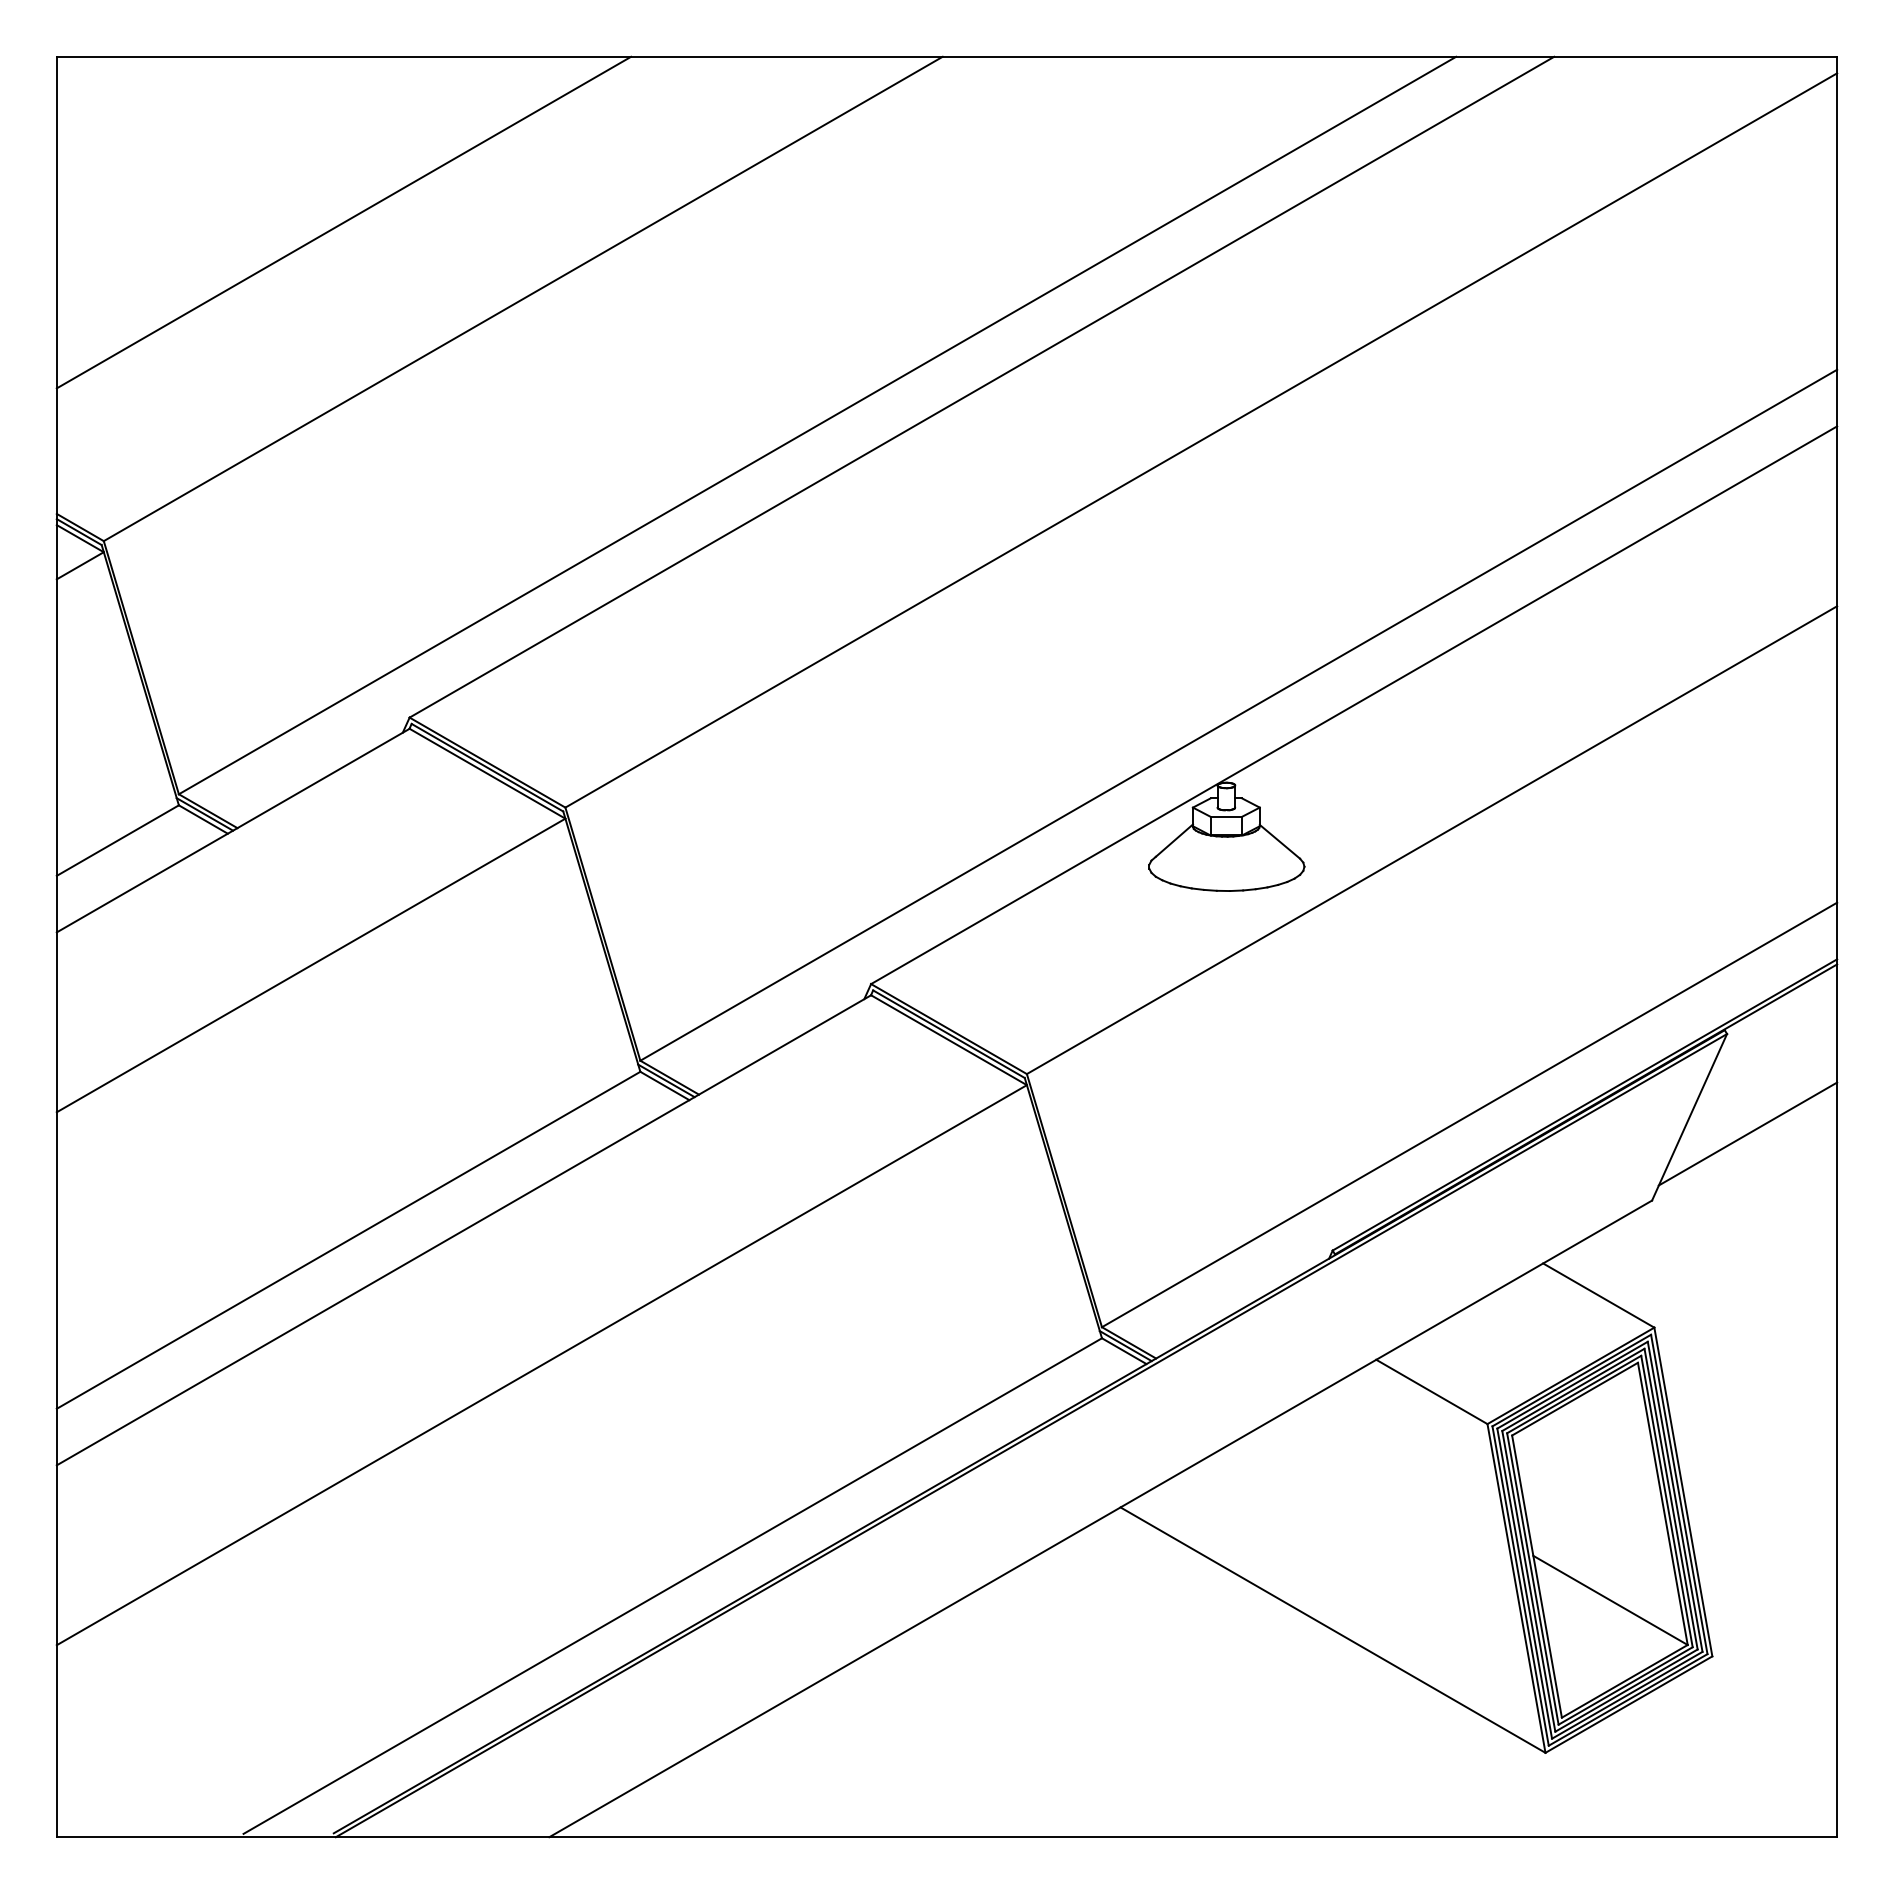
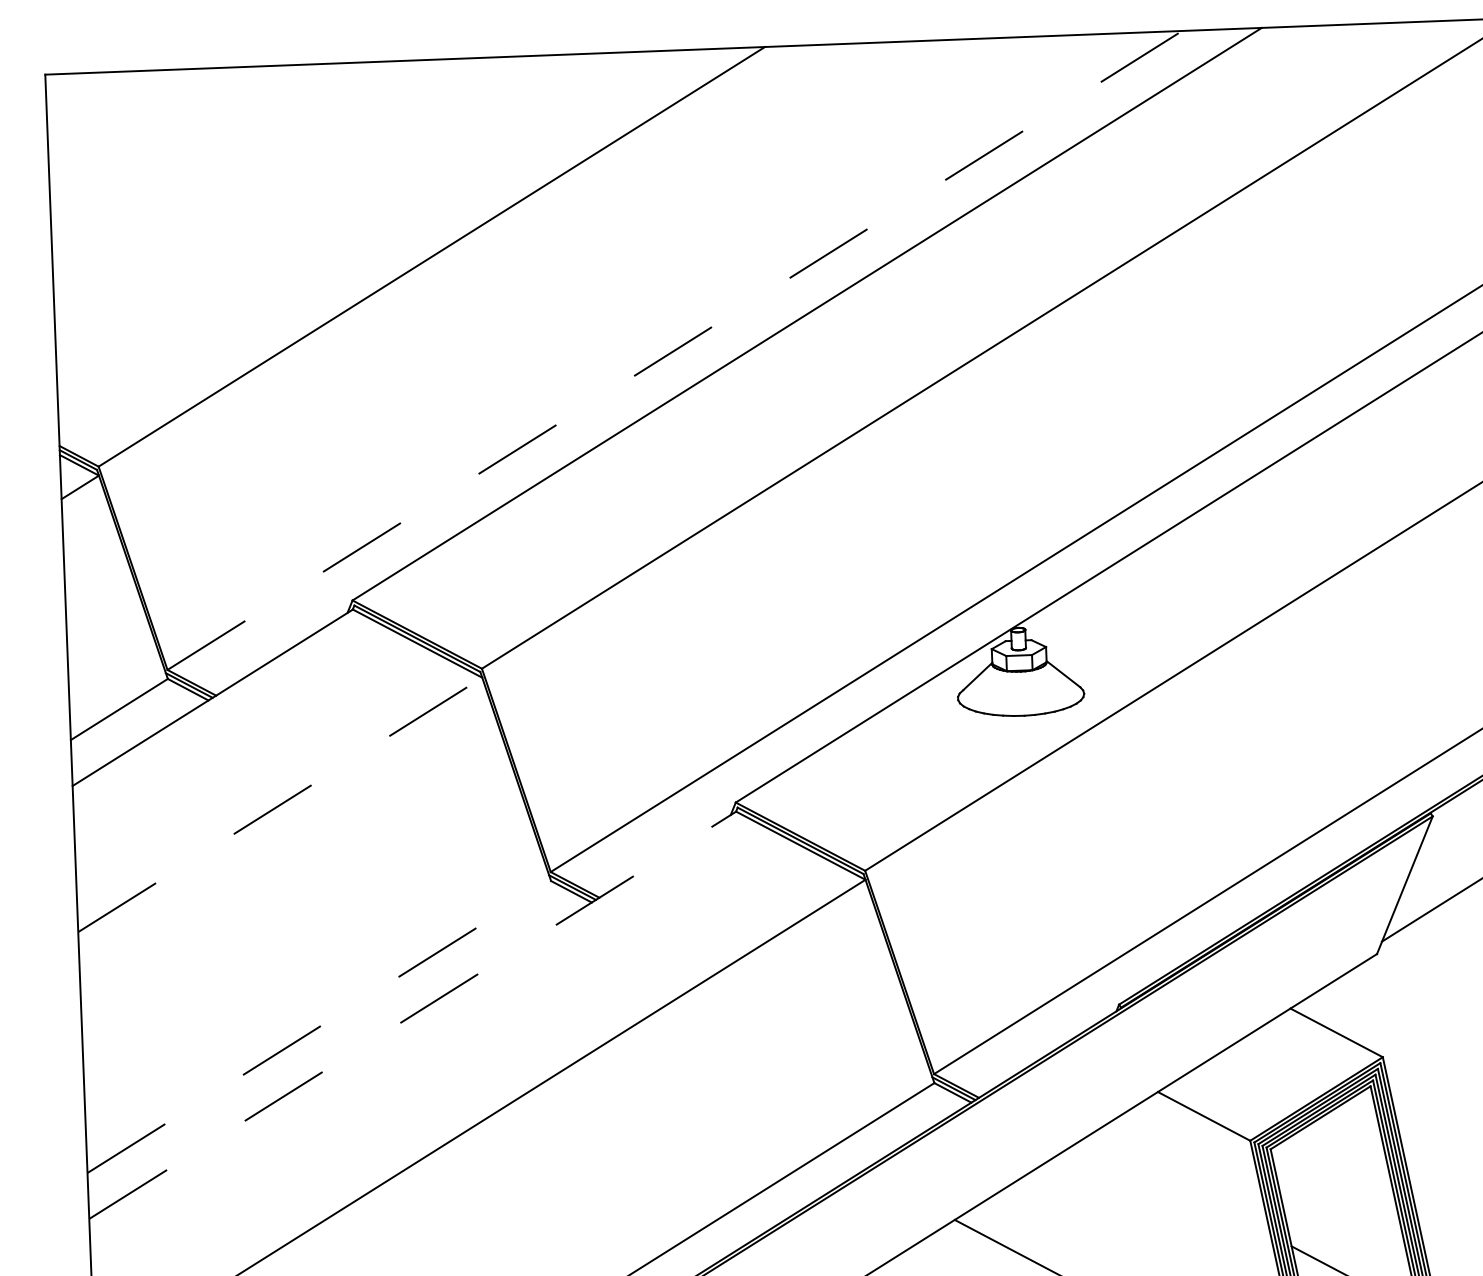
line: (343, 222) -> (283, 200), removed
line: (817, 425) -> (674, 350), solid -> dashed
line: (311, 965) -> (280, 804), solid -> dashed
line: (464, 1230) -> (413, 1015), solid -> dashed
line: (348, 1240) -> (319, 1027), solid -> dashed

